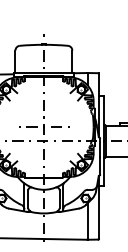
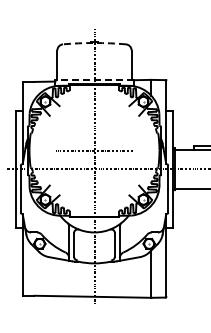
arc: (43, 45) -> (94, 43), solid -> dashed
line: (43, 72) -> (94, 79), solid -> dashed

